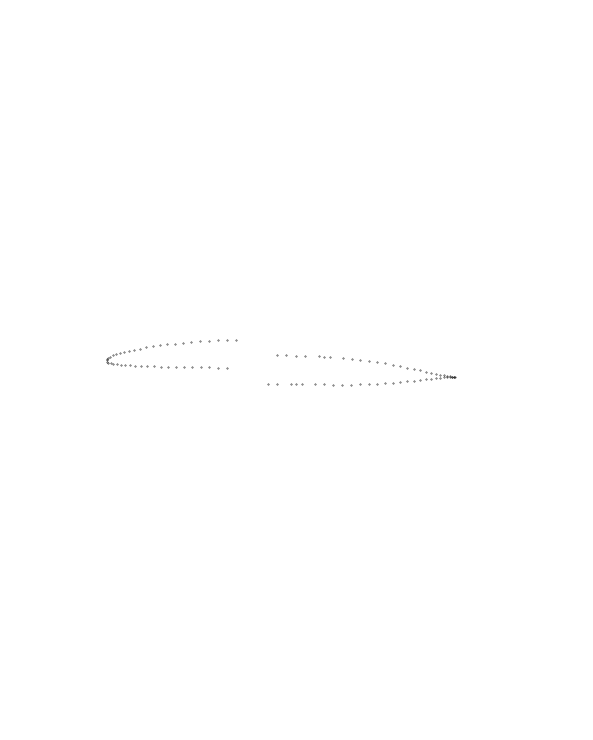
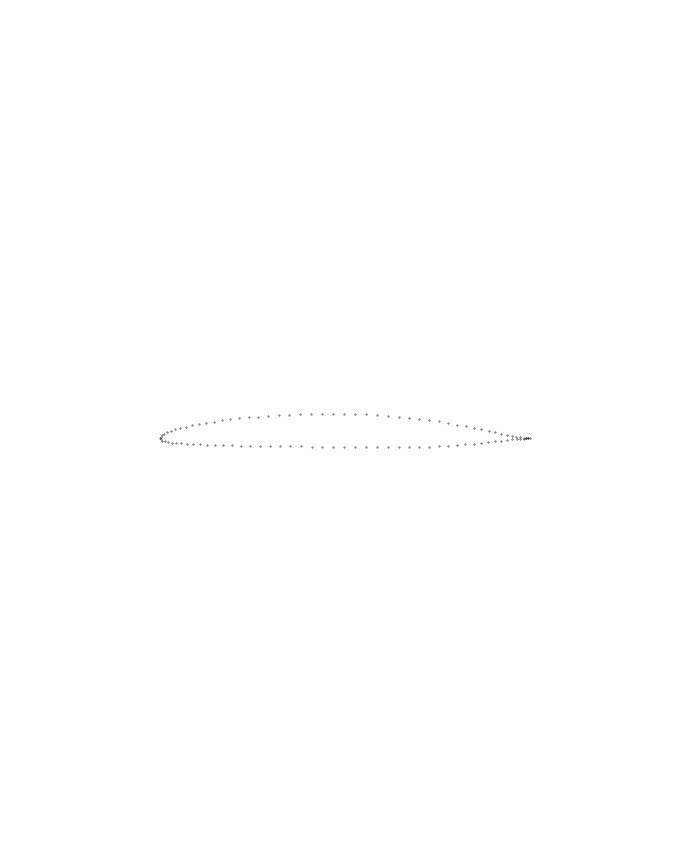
part: (167, 345) -> (230, 420), moved
part: (324, 356) -> (377, 414), size x1.67
part: (296, 384) -> (345, 447), size x1.67

